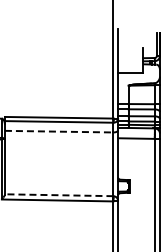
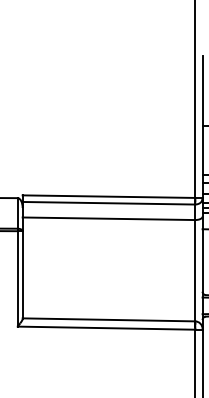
line: (59, 131) -> (109, 218), dashed -> solid
line: (58, 195) -> (107, 320), dashed -> solid

